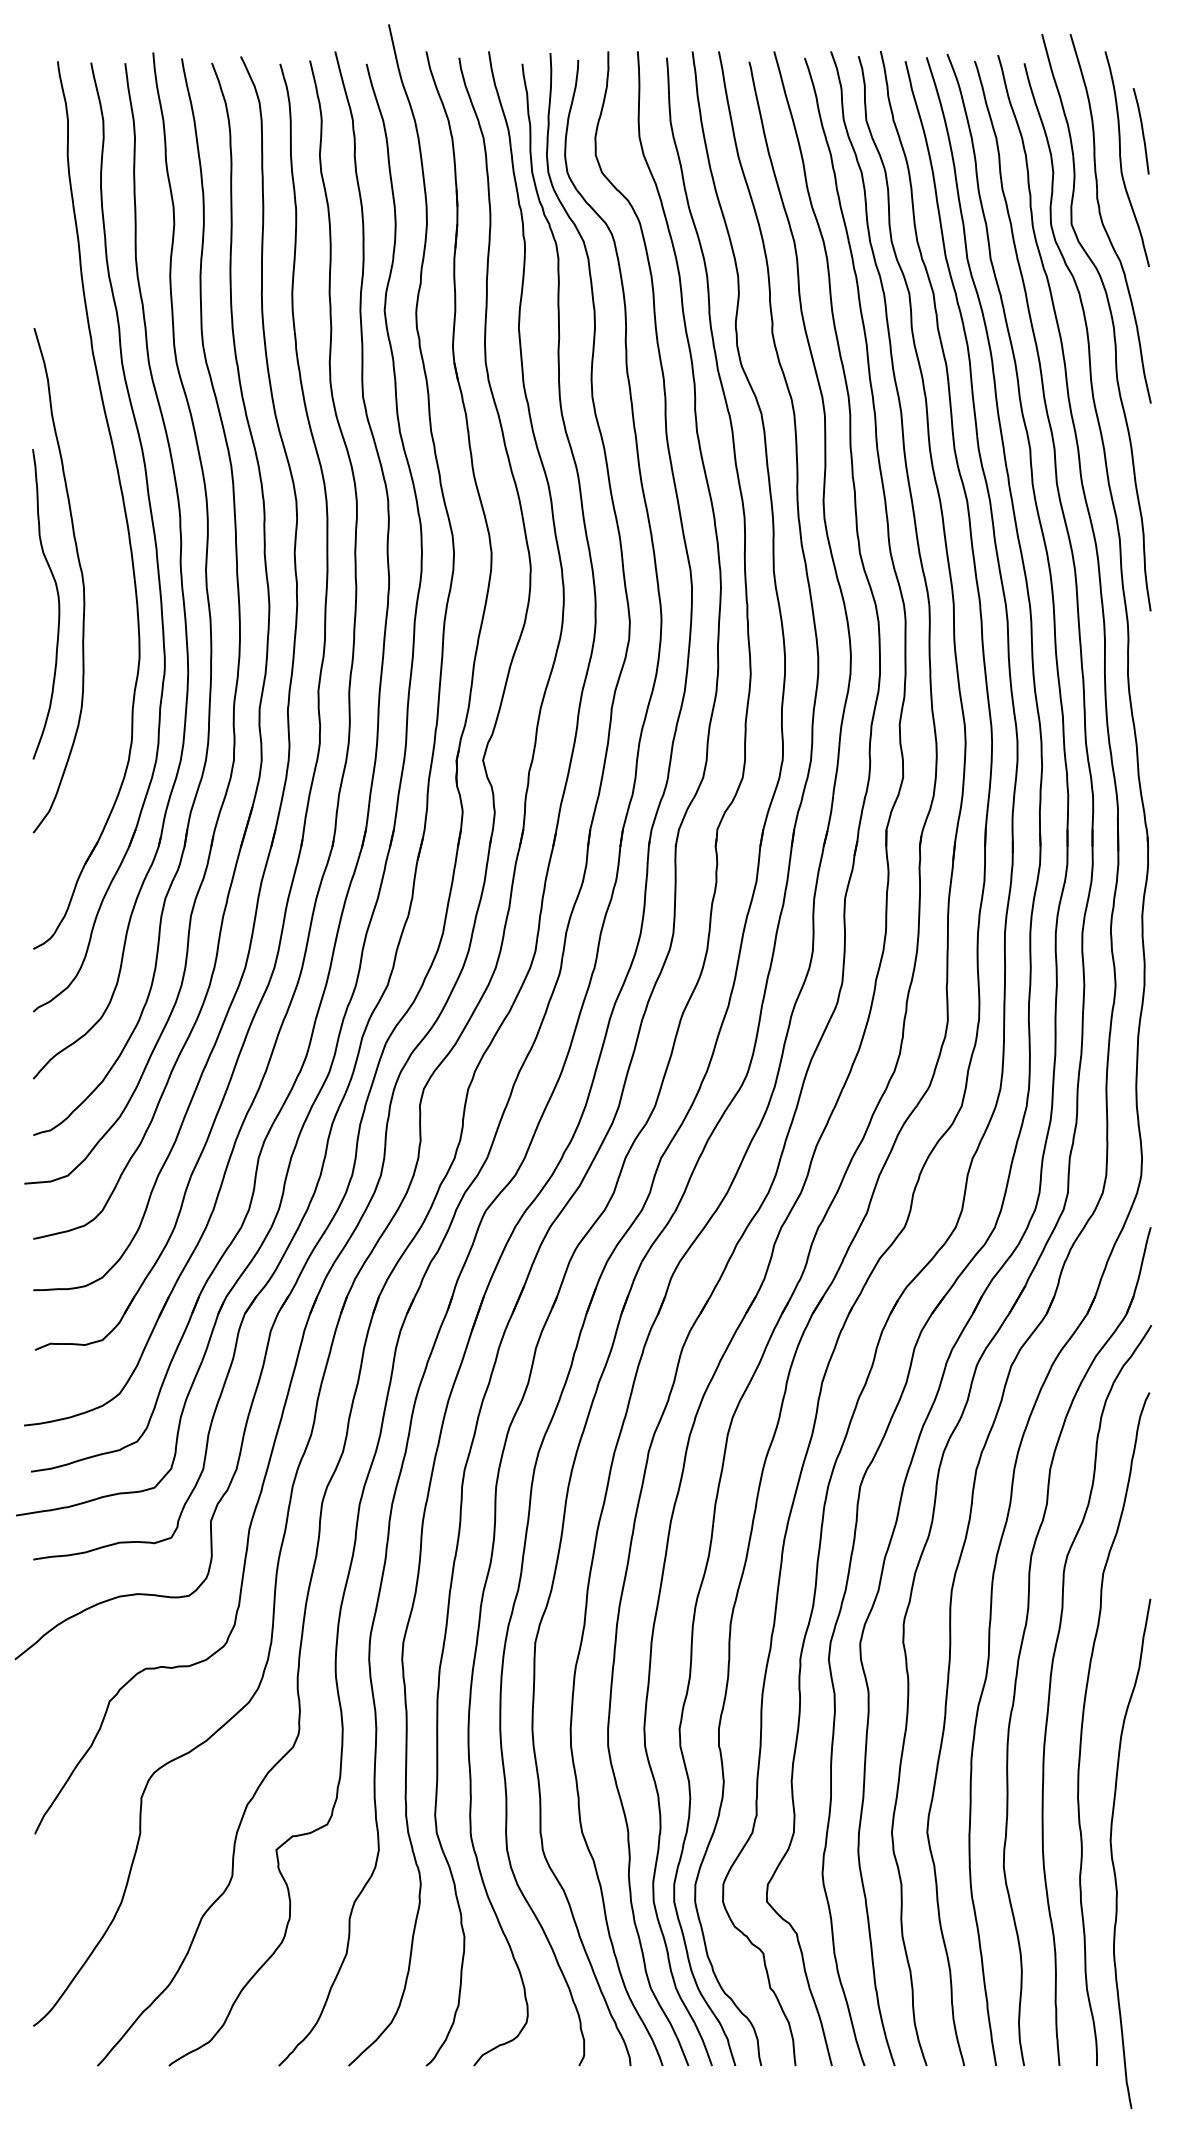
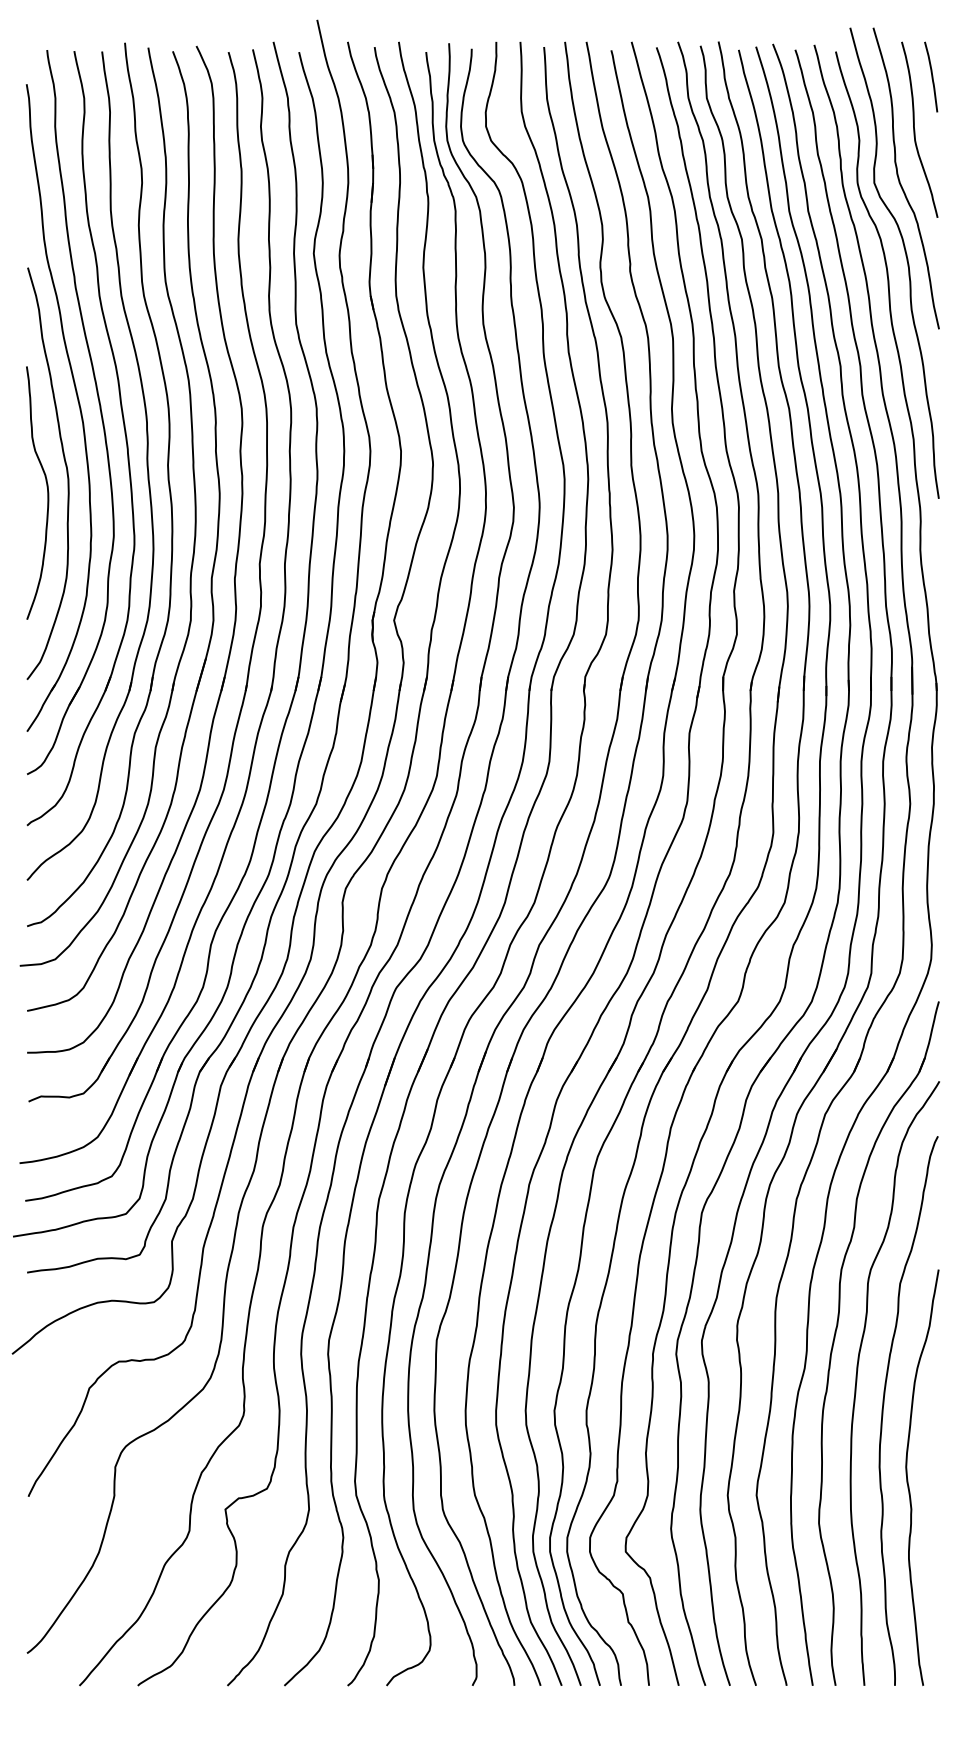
curve: (1141, 130) -> (931, 76), moved
part: (95, 492) -> (77, 401), added
curve: (1113, 1856) -> (908, 1479), moved

